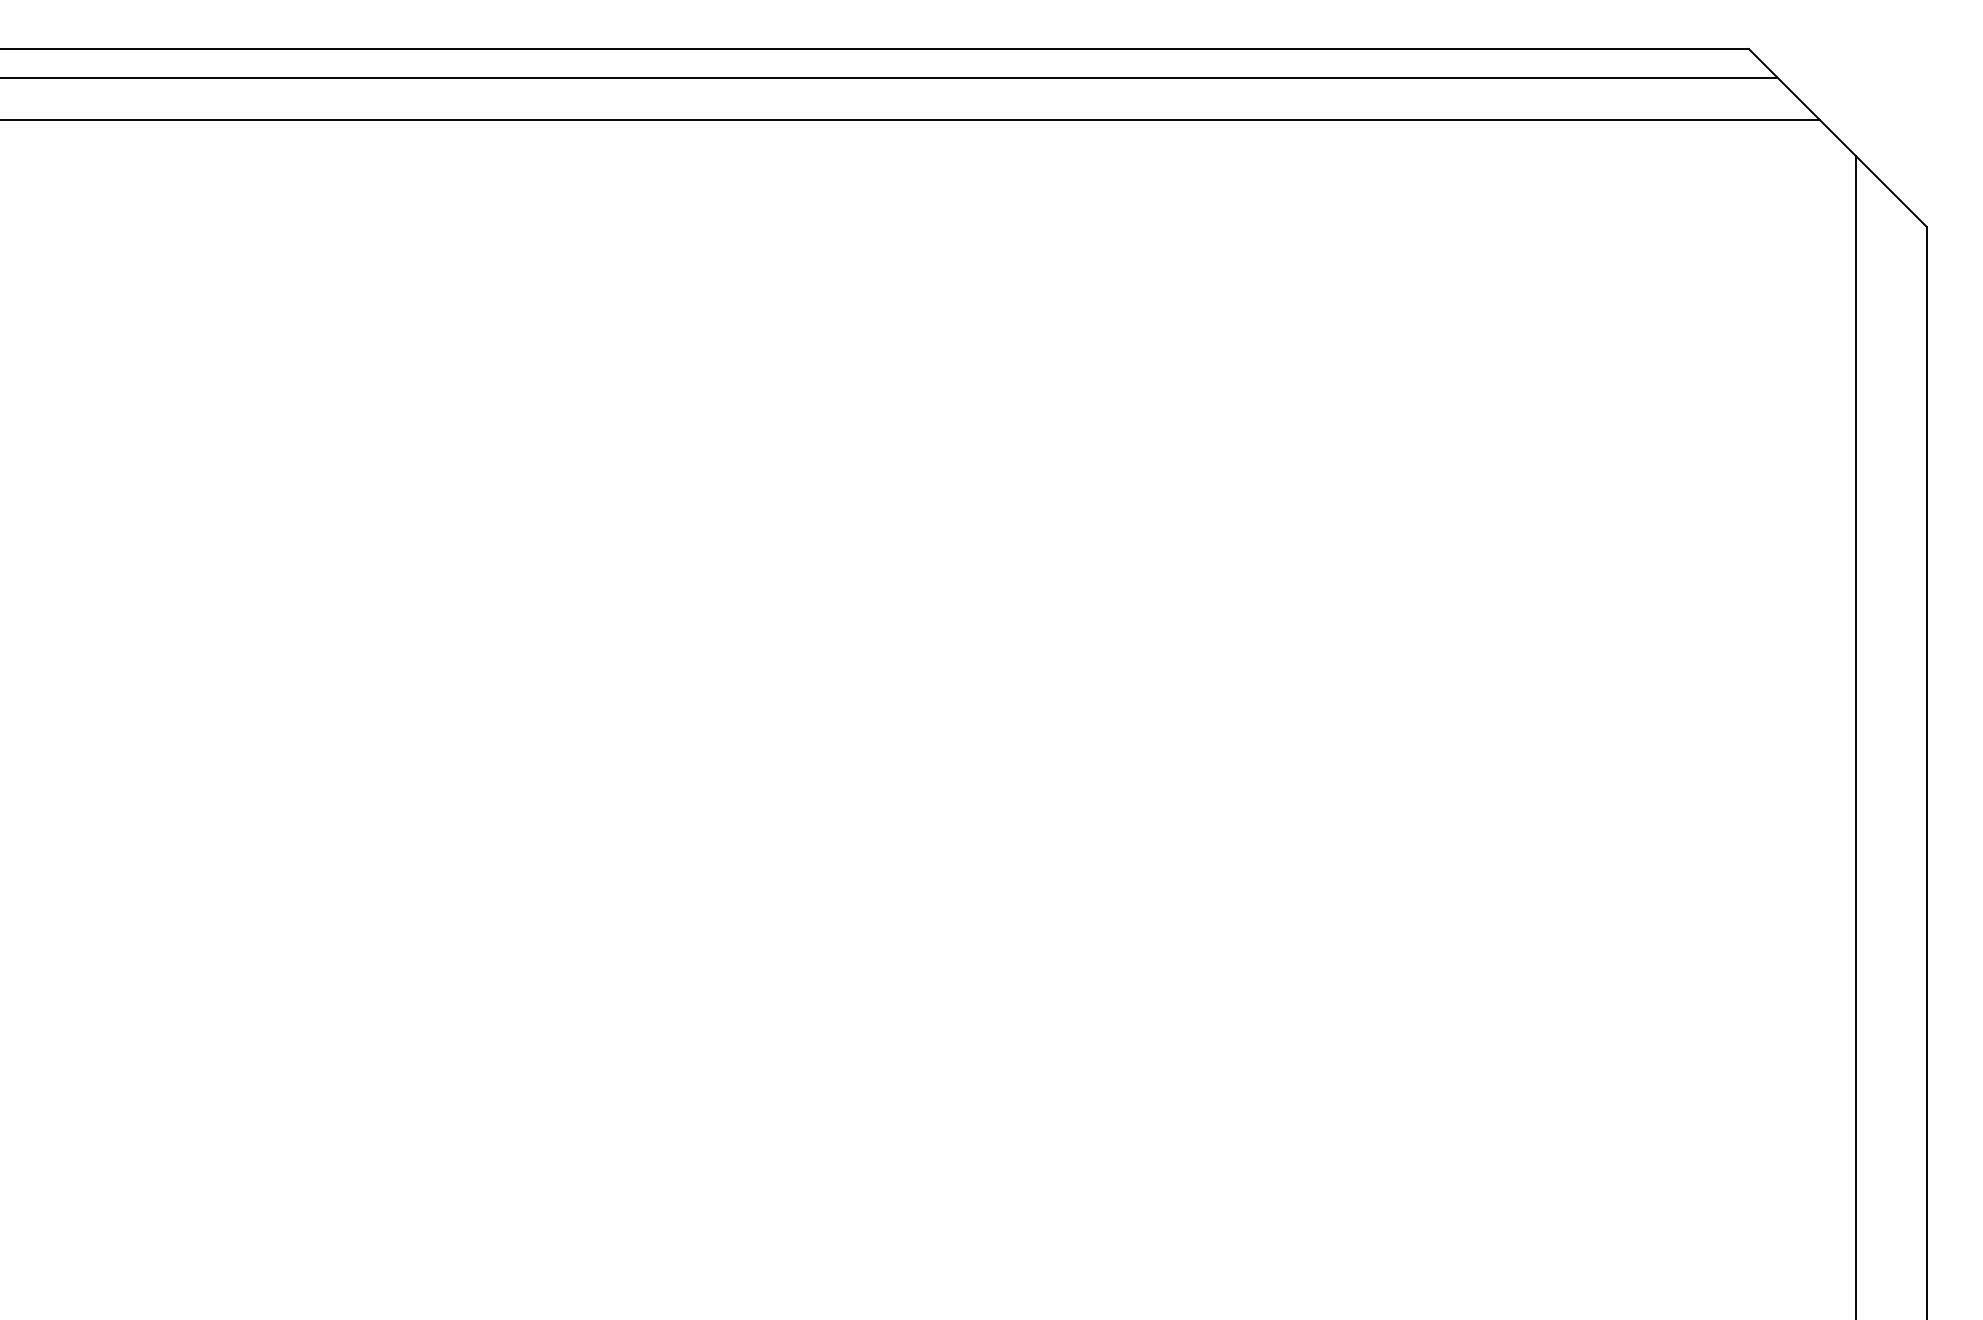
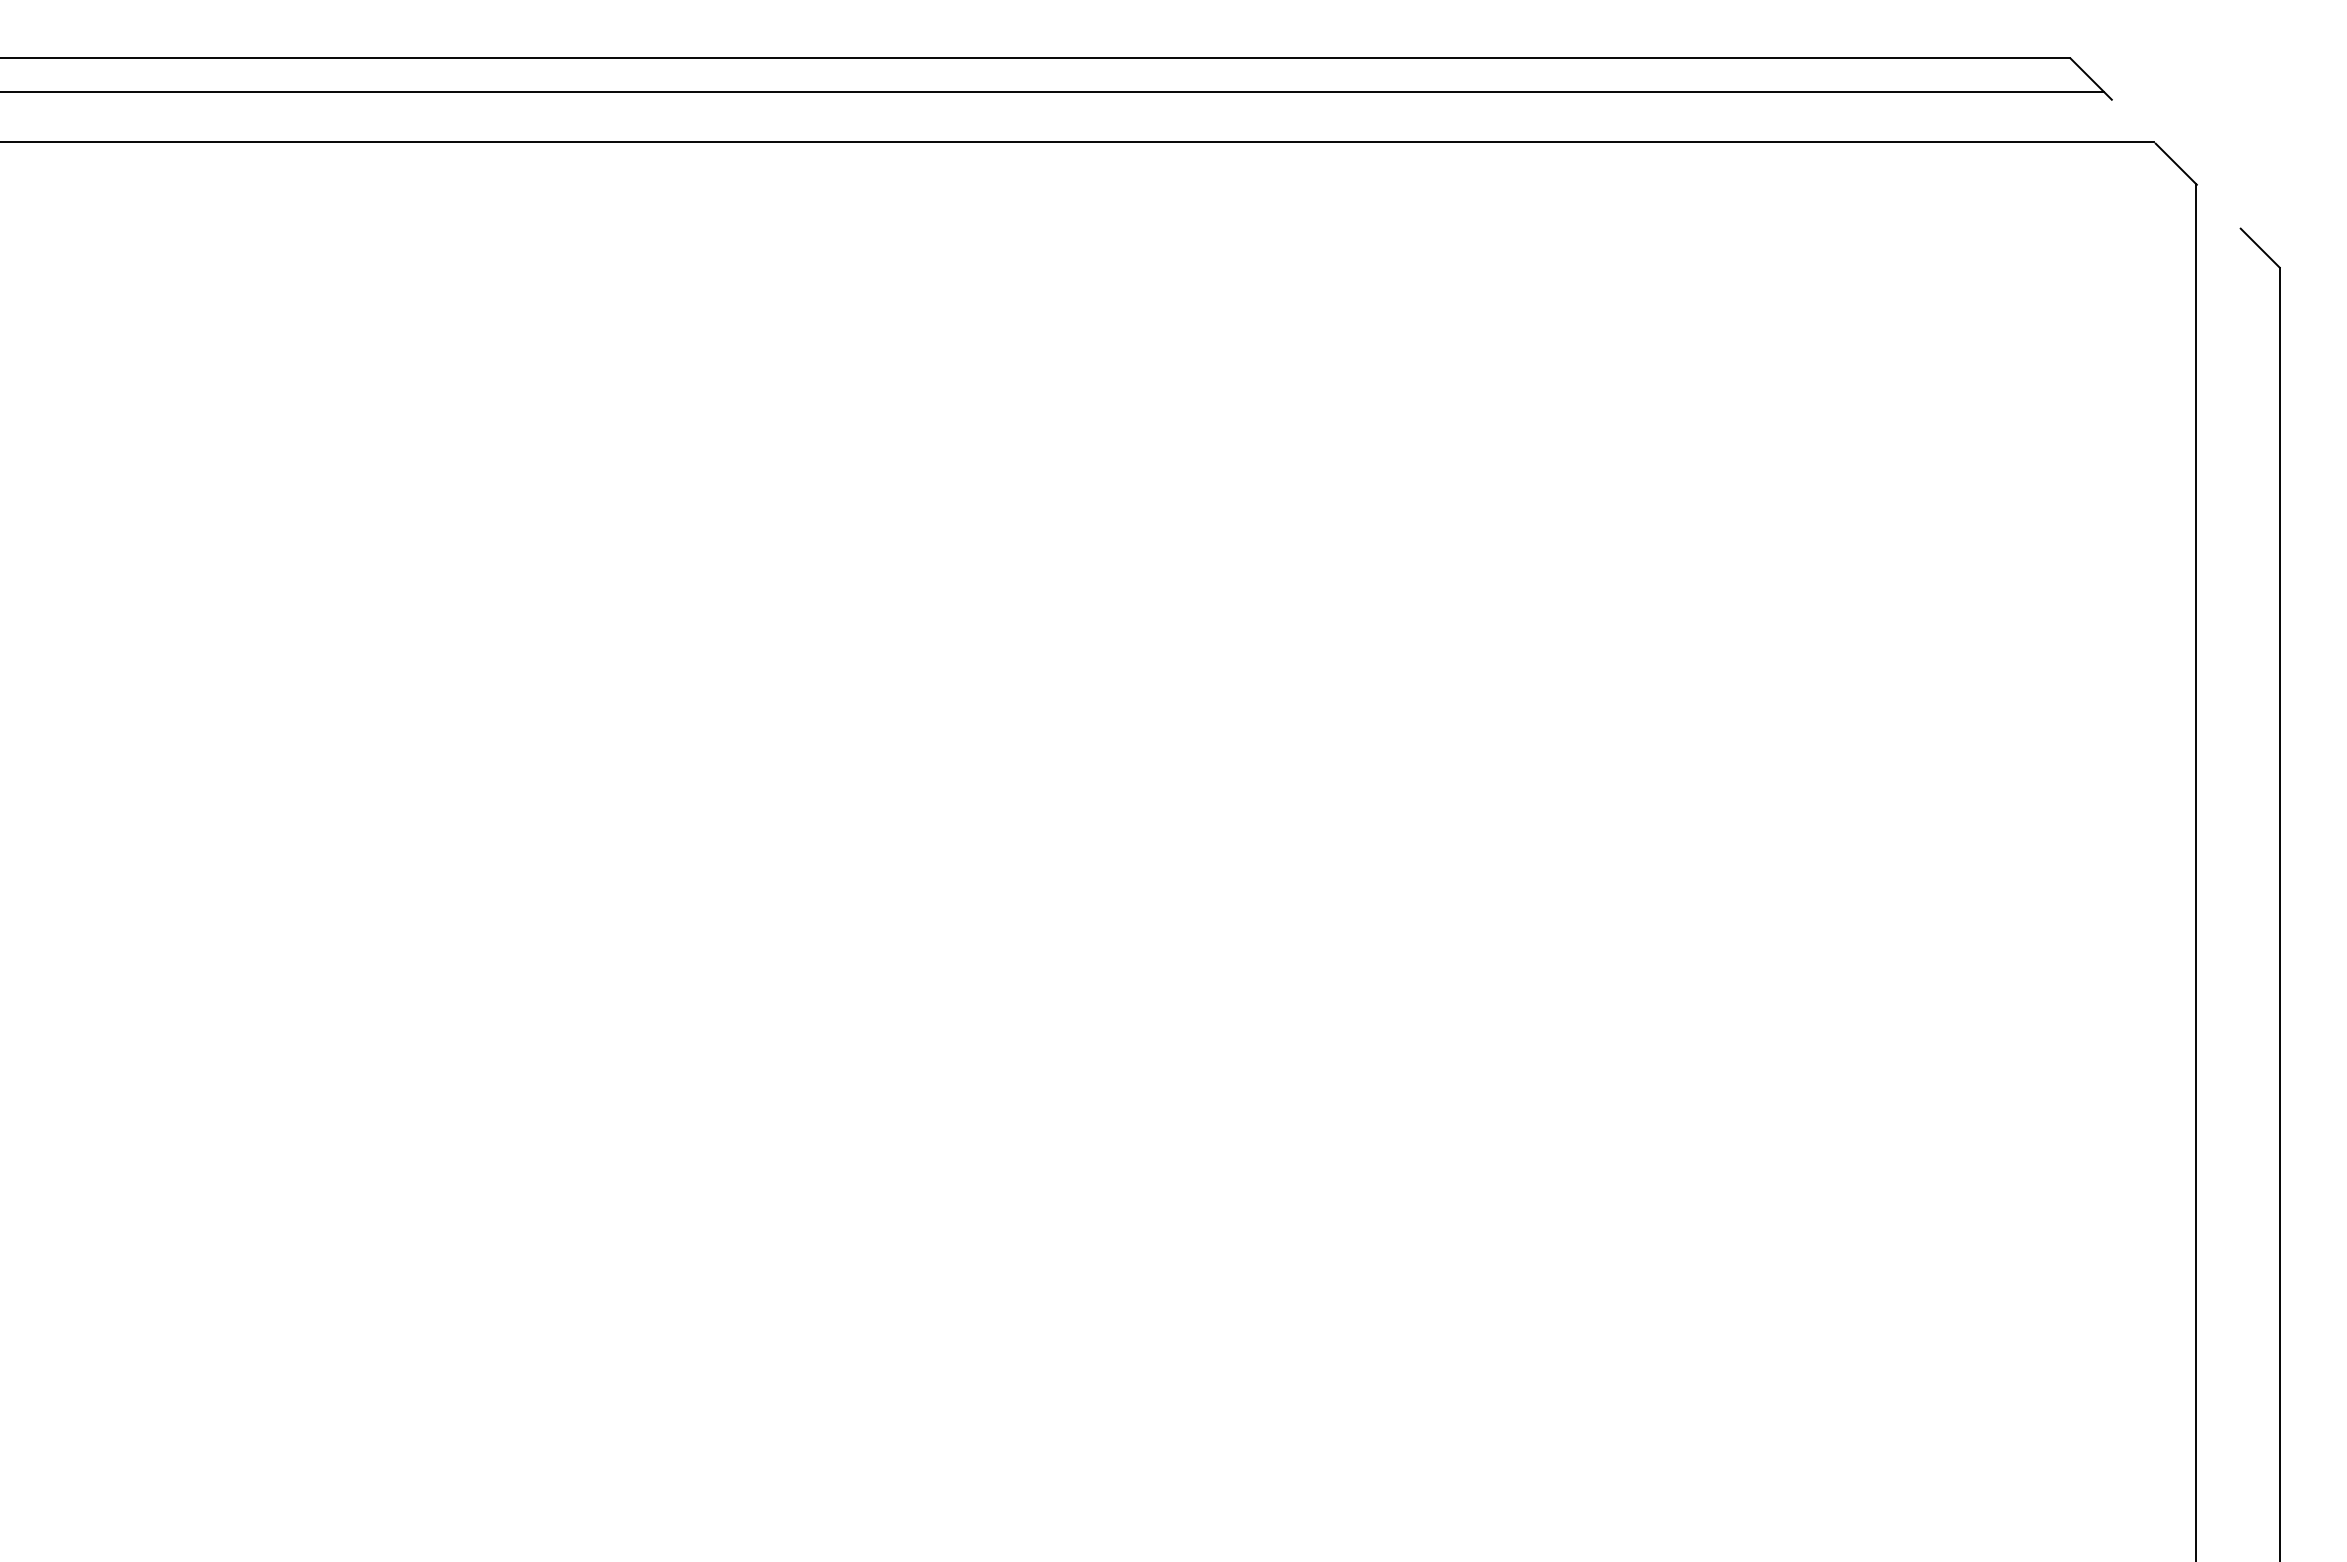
line: (1838, 138) -> (2175, 163), solid -> dashed

